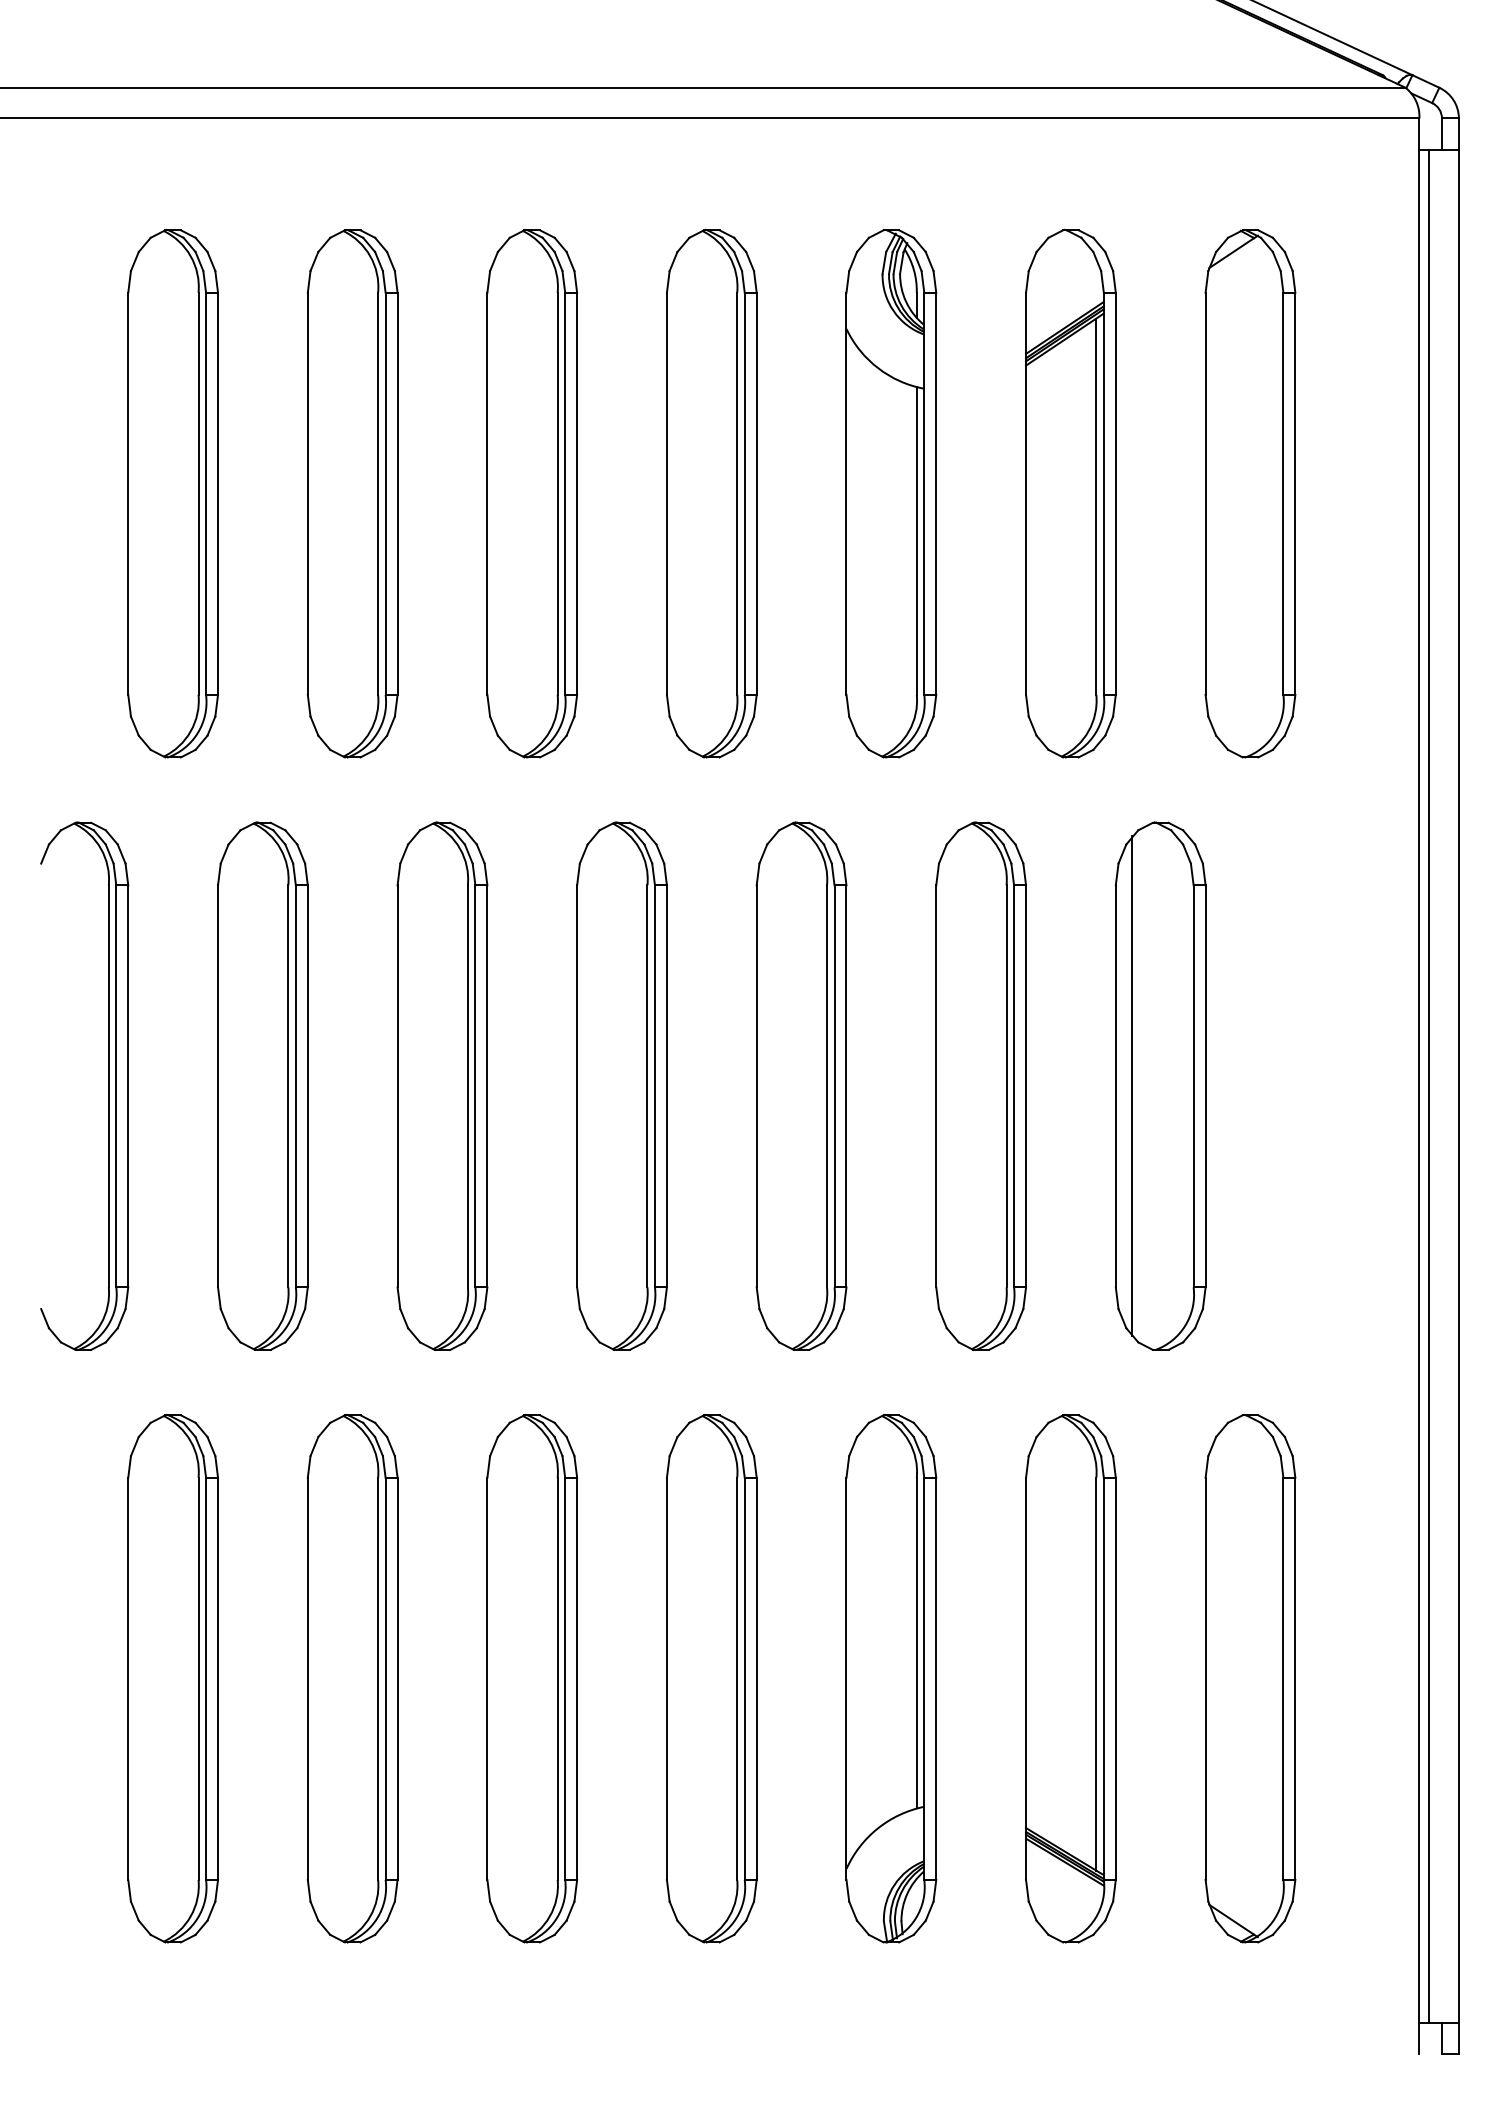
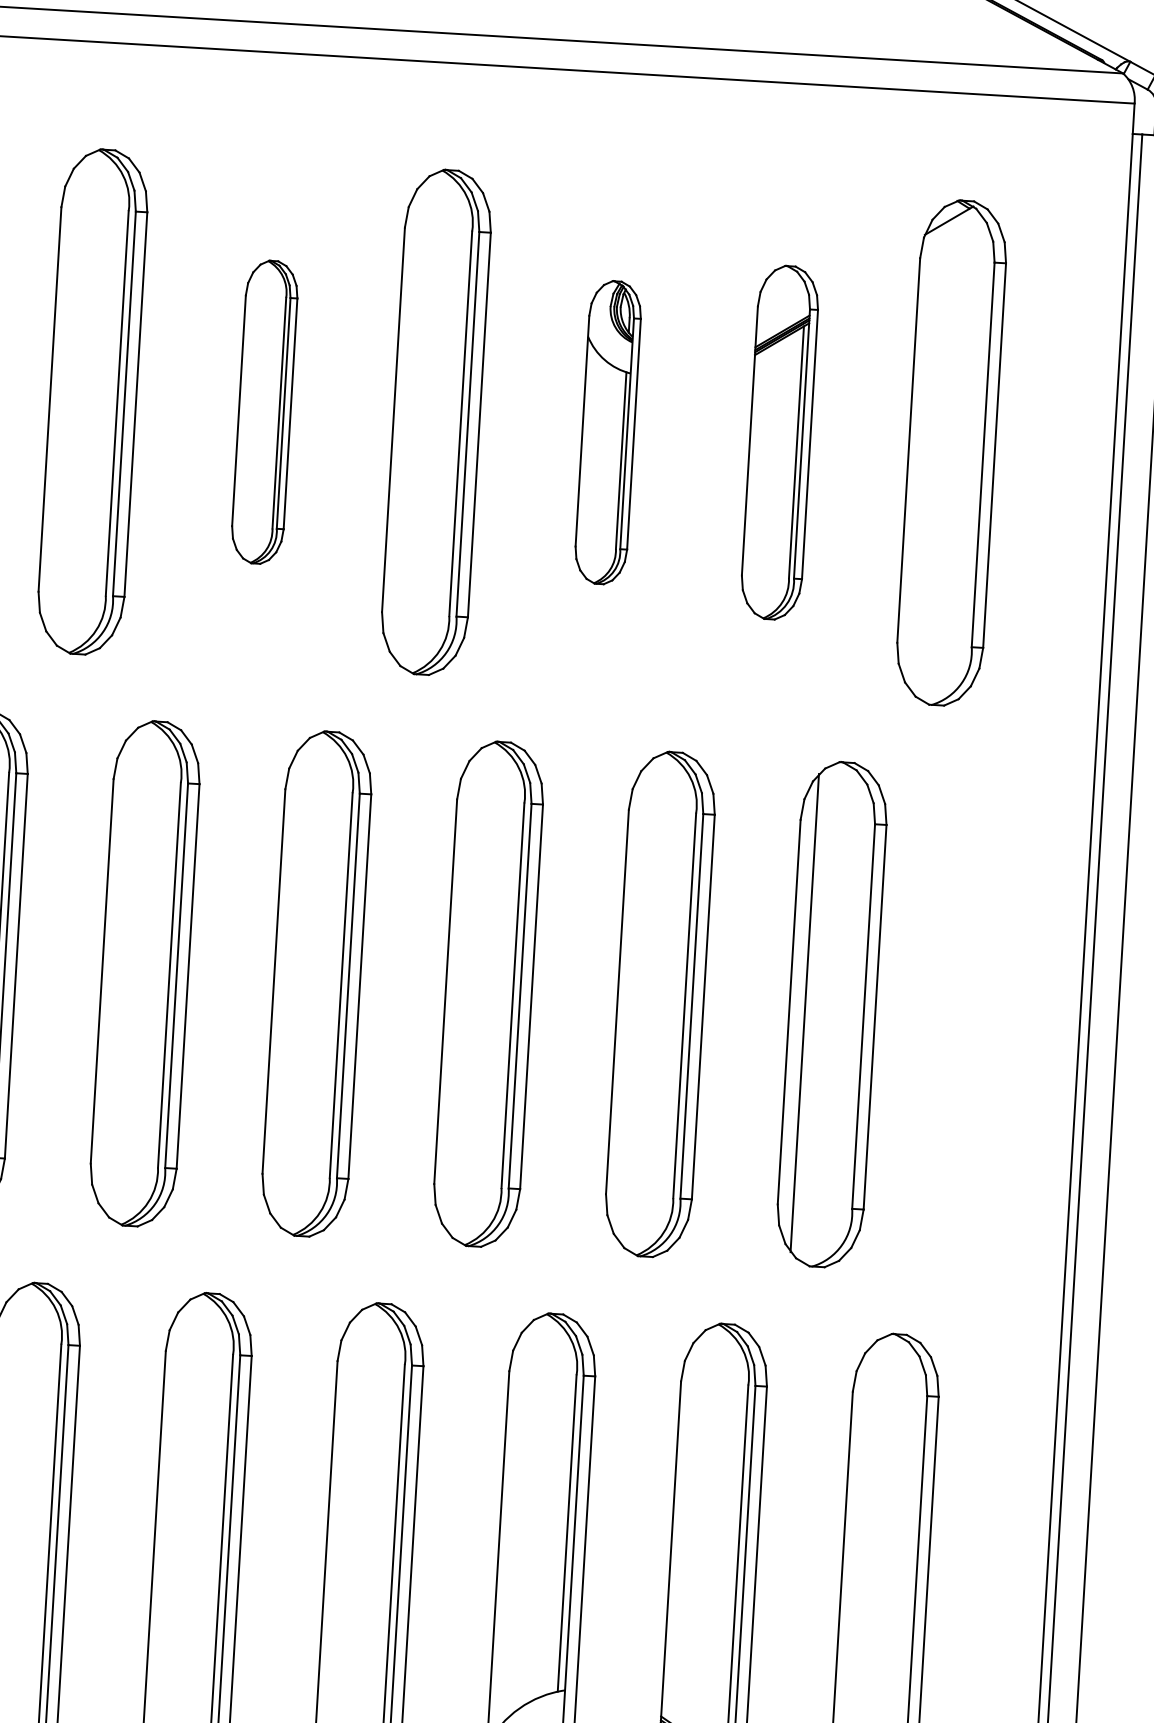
part: (532, 493) -> (264, 411), size x0.6
part: (891, 493) -> (608, 432), size x0.6
part: (1070, 493) -> (779, 442), size x0.7

